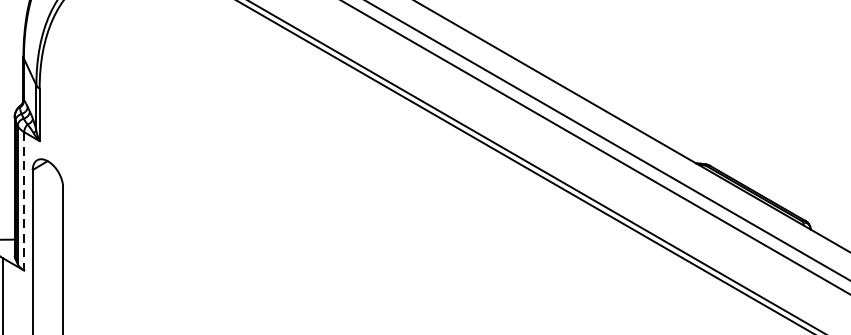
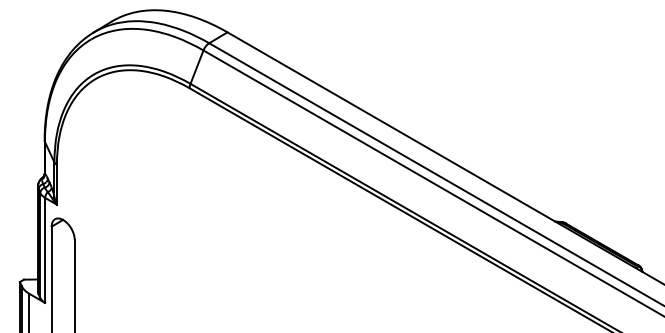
line: (24, 201) -> (45, 250), dashed -> solid

